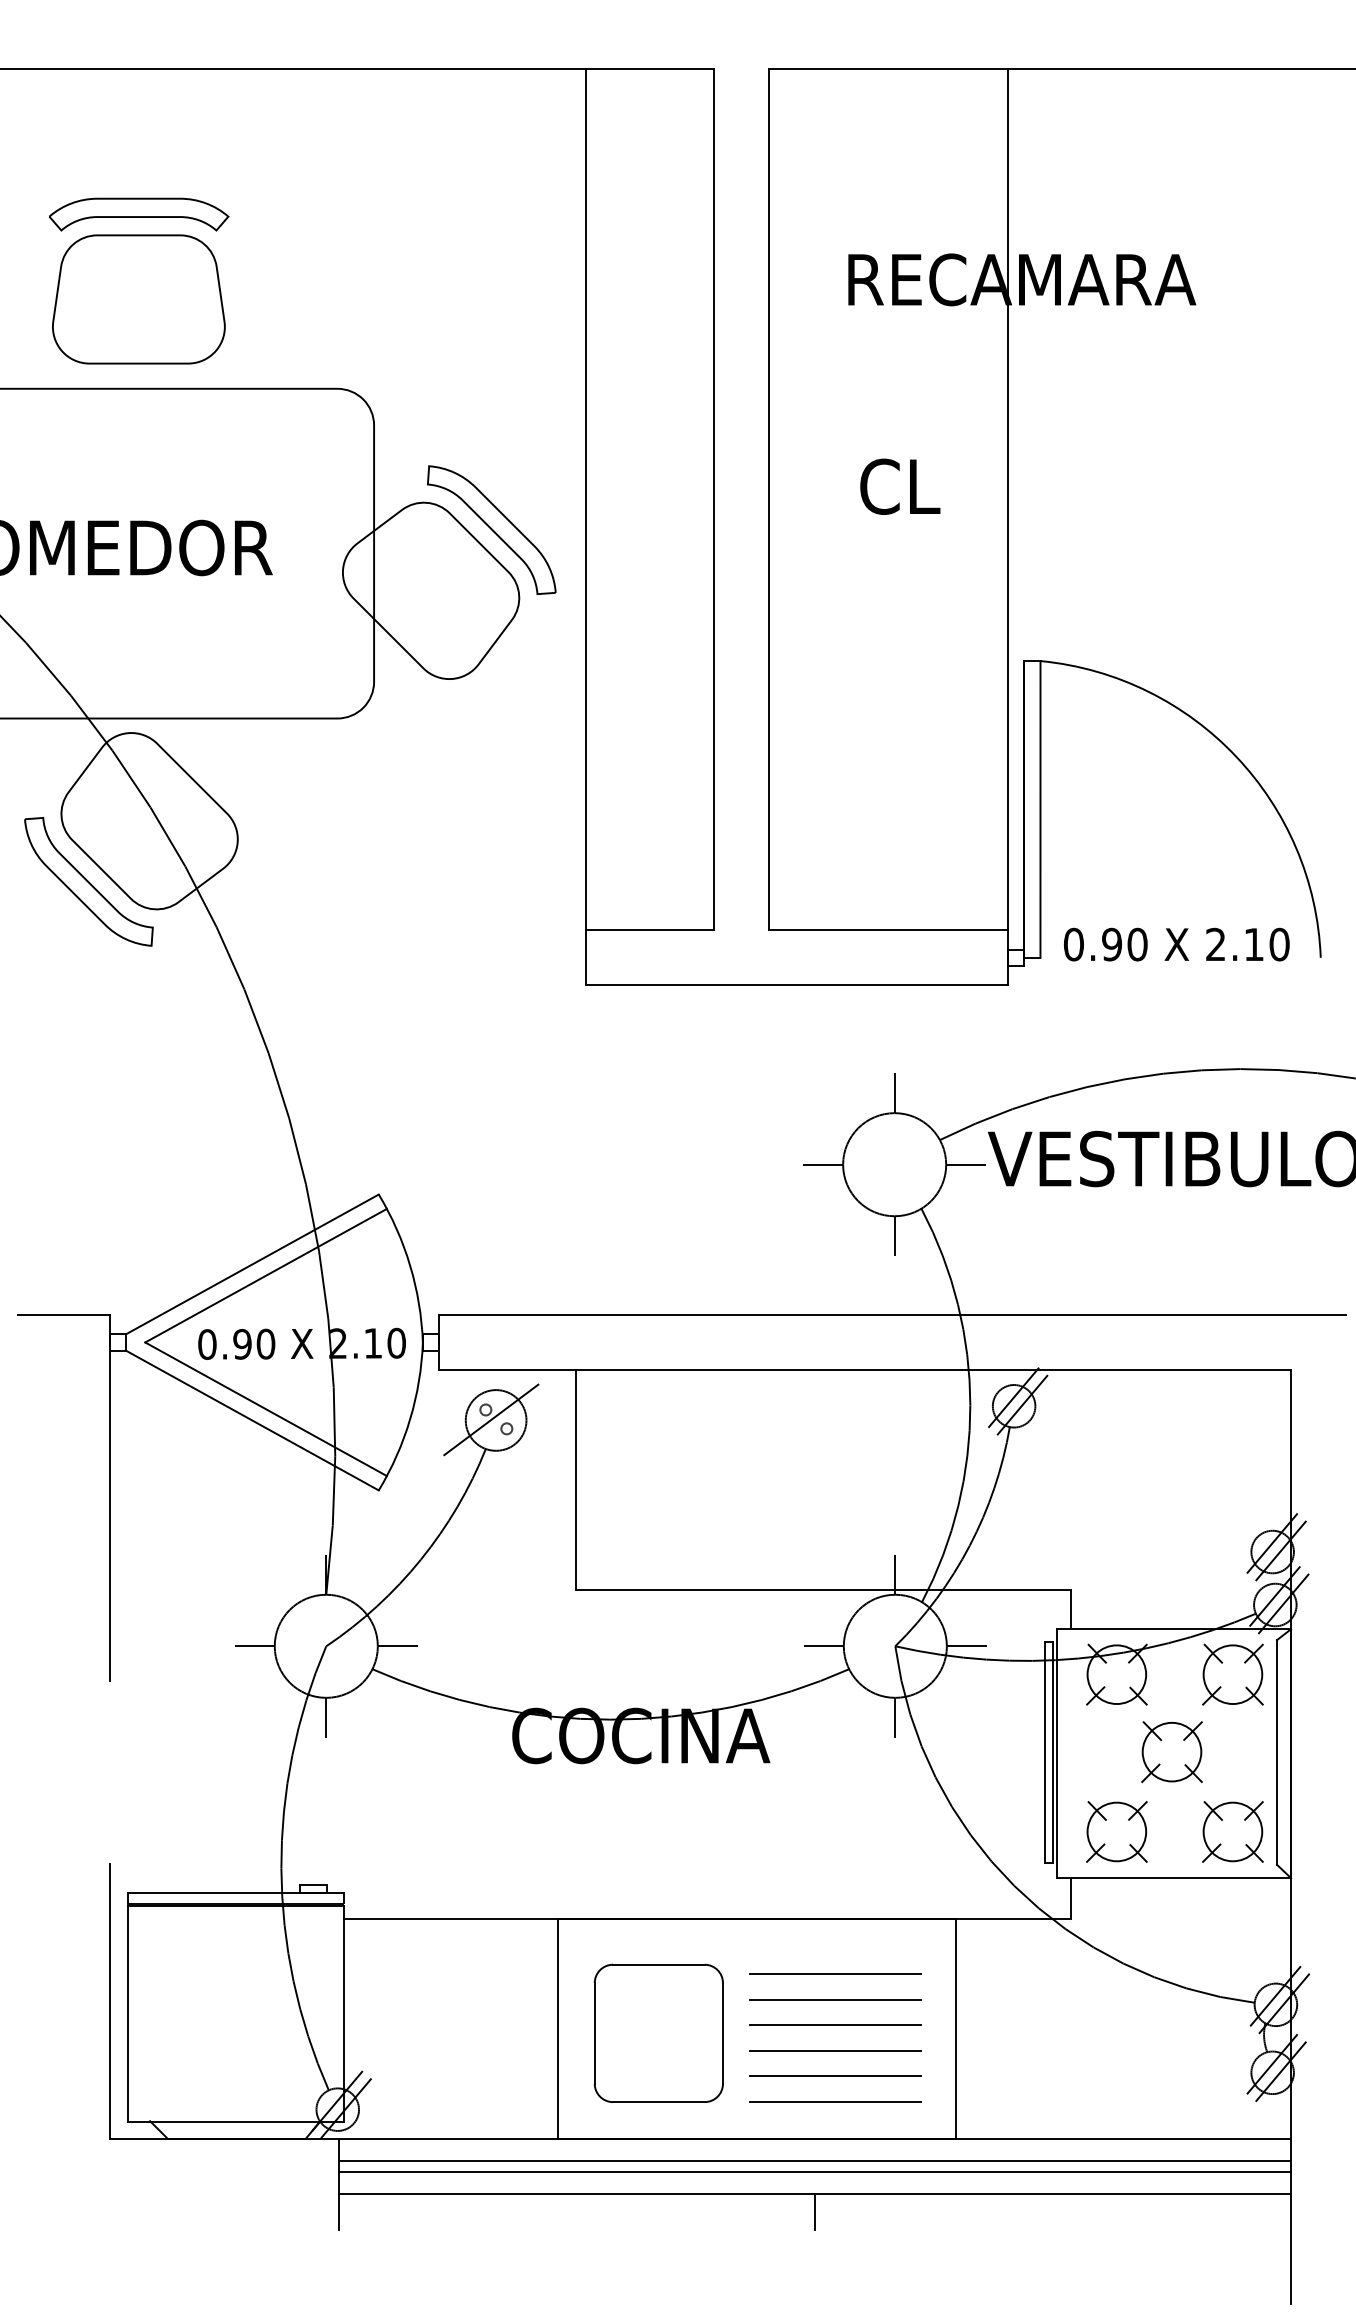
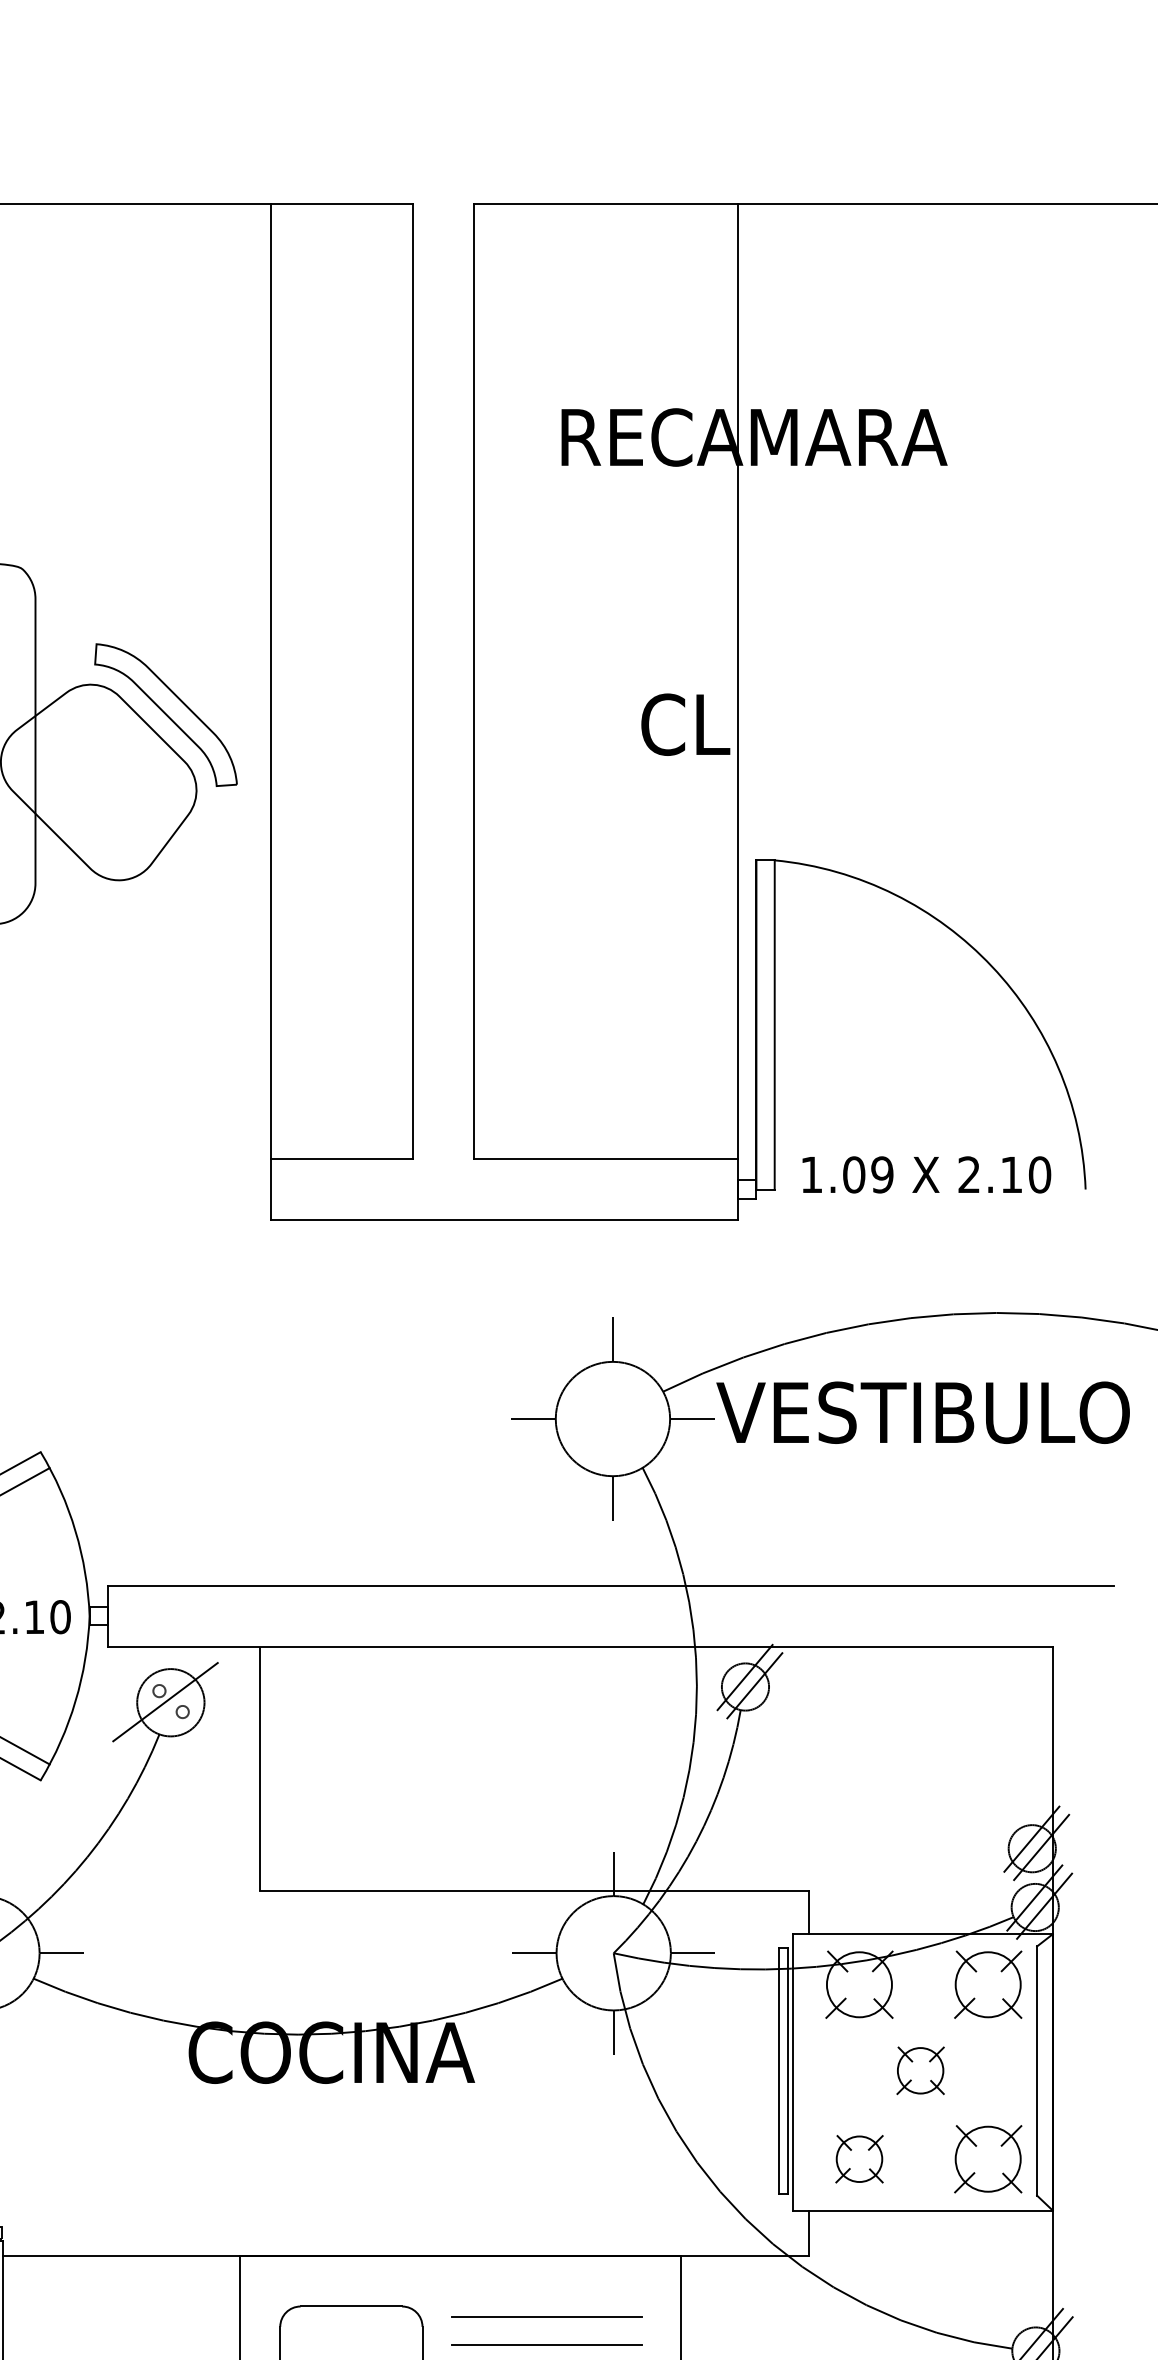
text: (900, 486) -> (685, 724), moved
text: (1105, 944) -> (846, 1174), 0.90 -> 1.09
part: (1171, 1752) -> (920, 2071), size x0.7
part: (1116, 1831) -> (859, 2158), size x0.7

